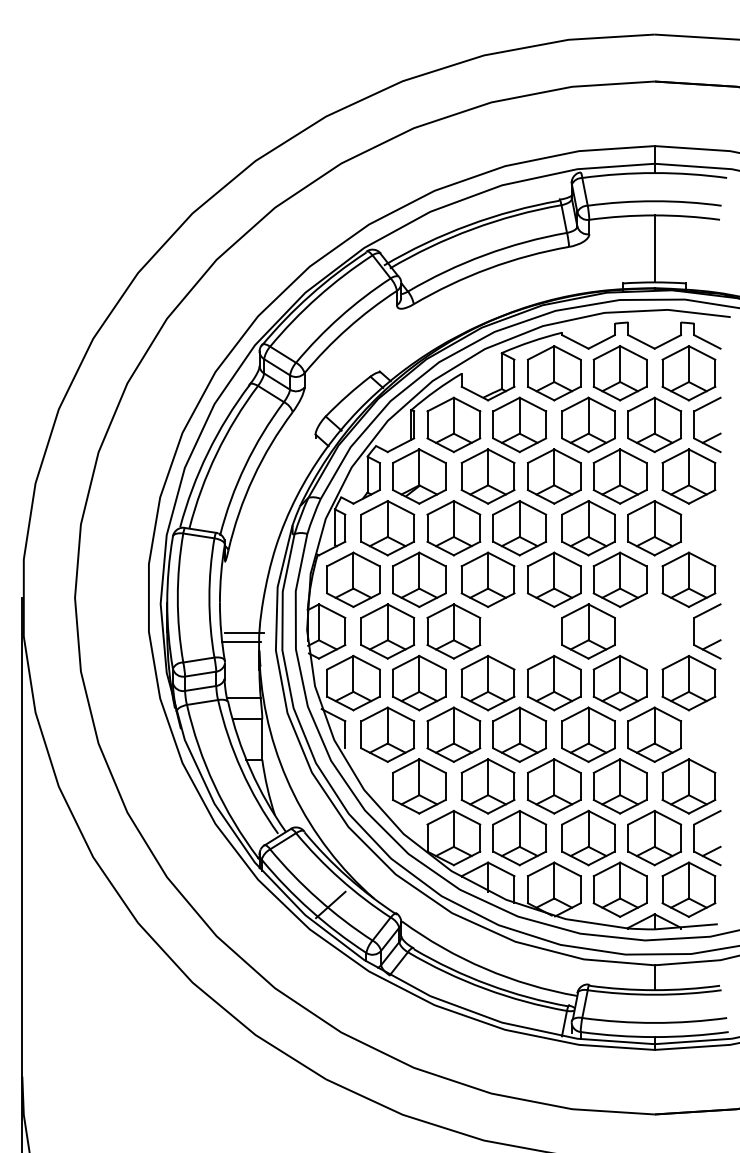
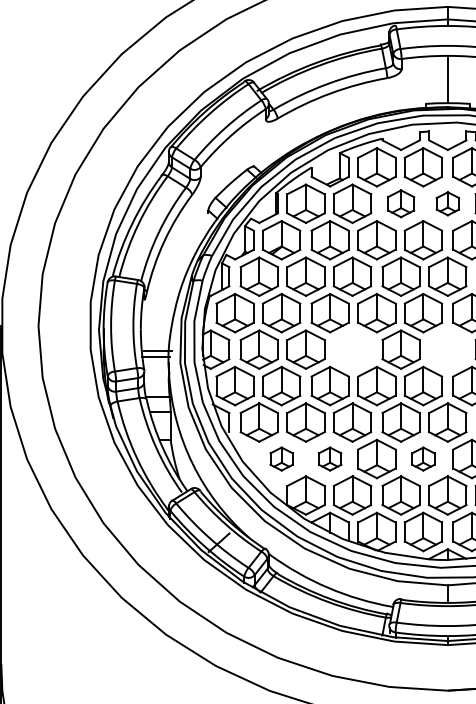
part: (588, 424) -> (401, 203), size x0.7
part: (654, 424) -> (447, 203), size x0.6
part: (419, 786) -> (281, 459), size x0.6
part: (487, 786) -> (329, 459), size x0.6
part: (619, 786) -> (422, 459), size x0.6

